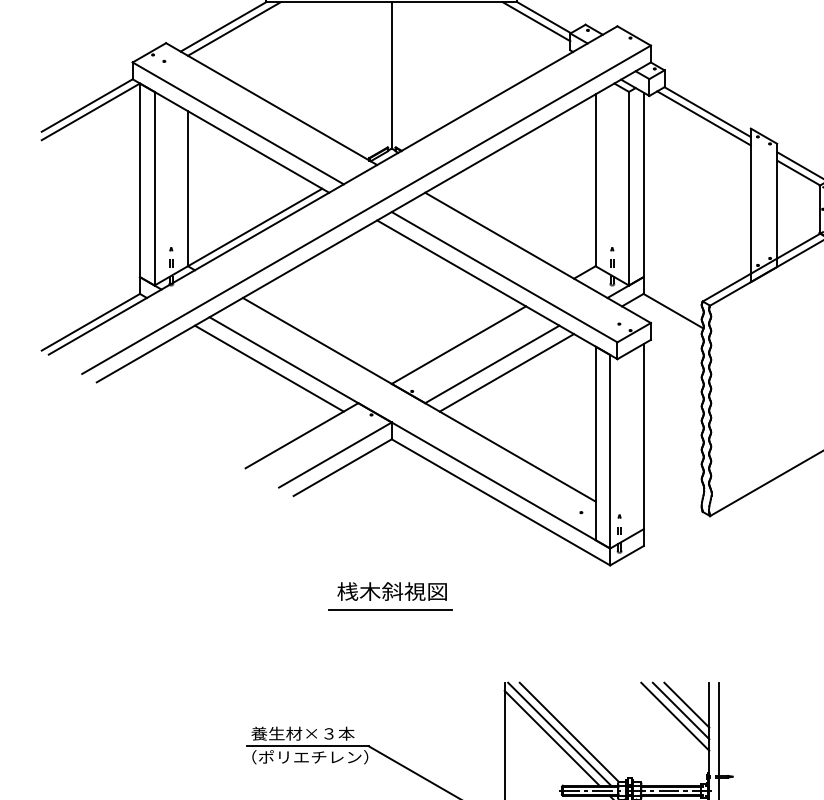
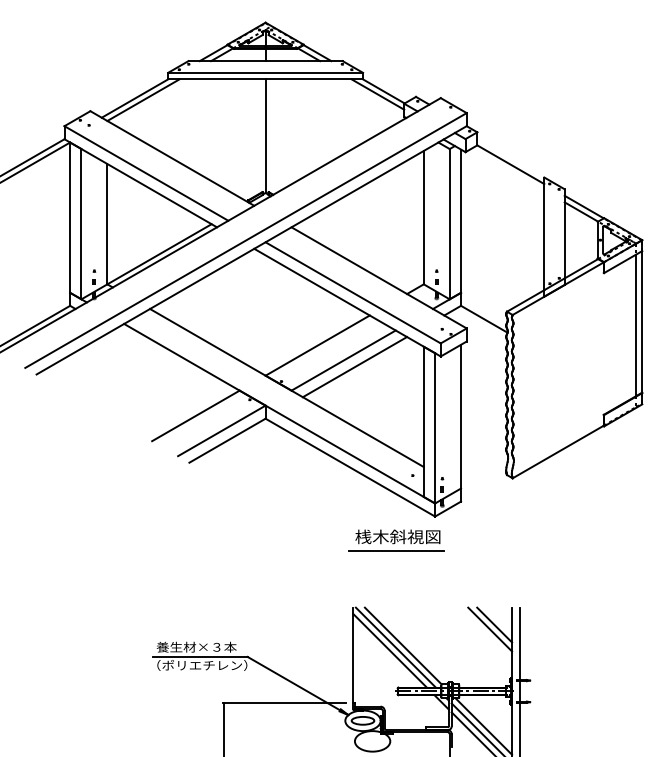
line: (703, 118) -> (507, 169), removed
line: (269, 368) -> (170, 363), removed
part: (390, 596) -> (396, 540), moved
line: (675, 716) -> (485, 633), removed

